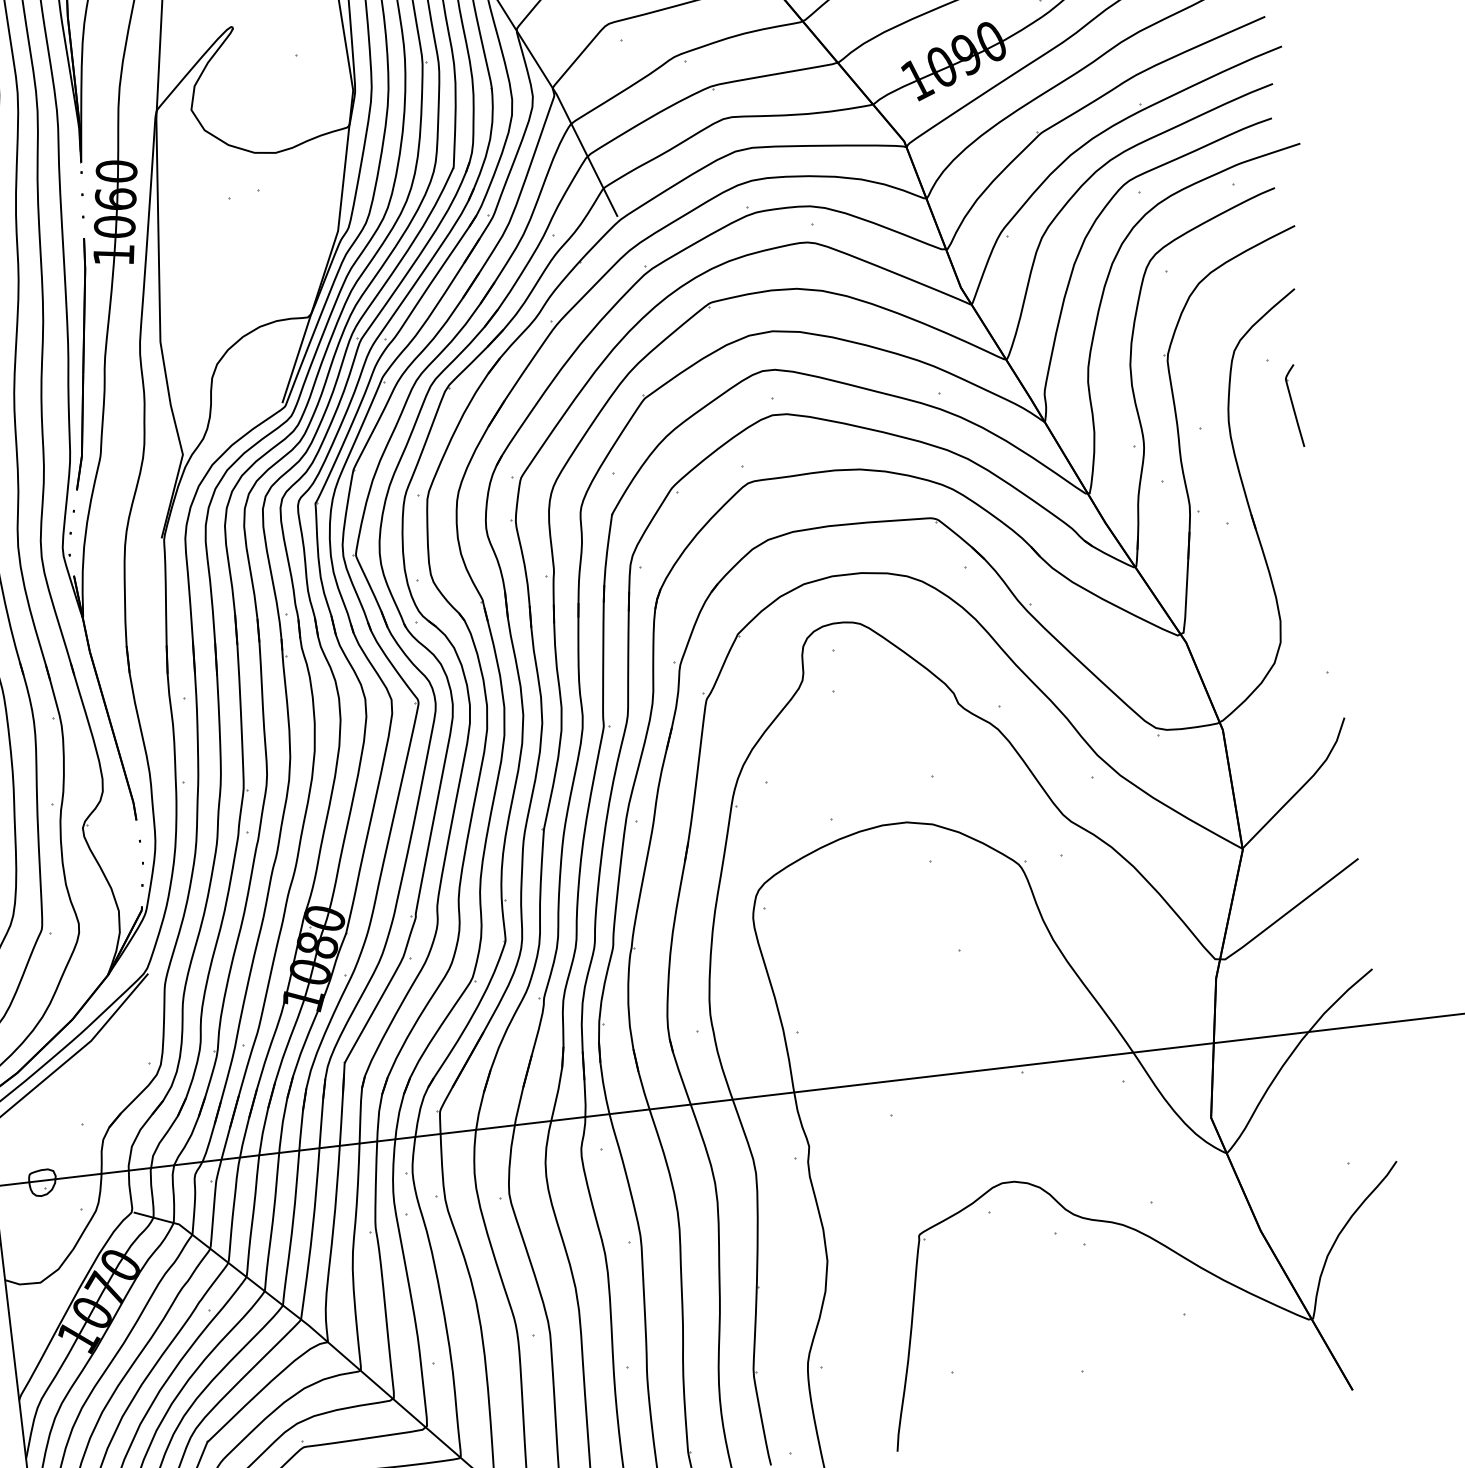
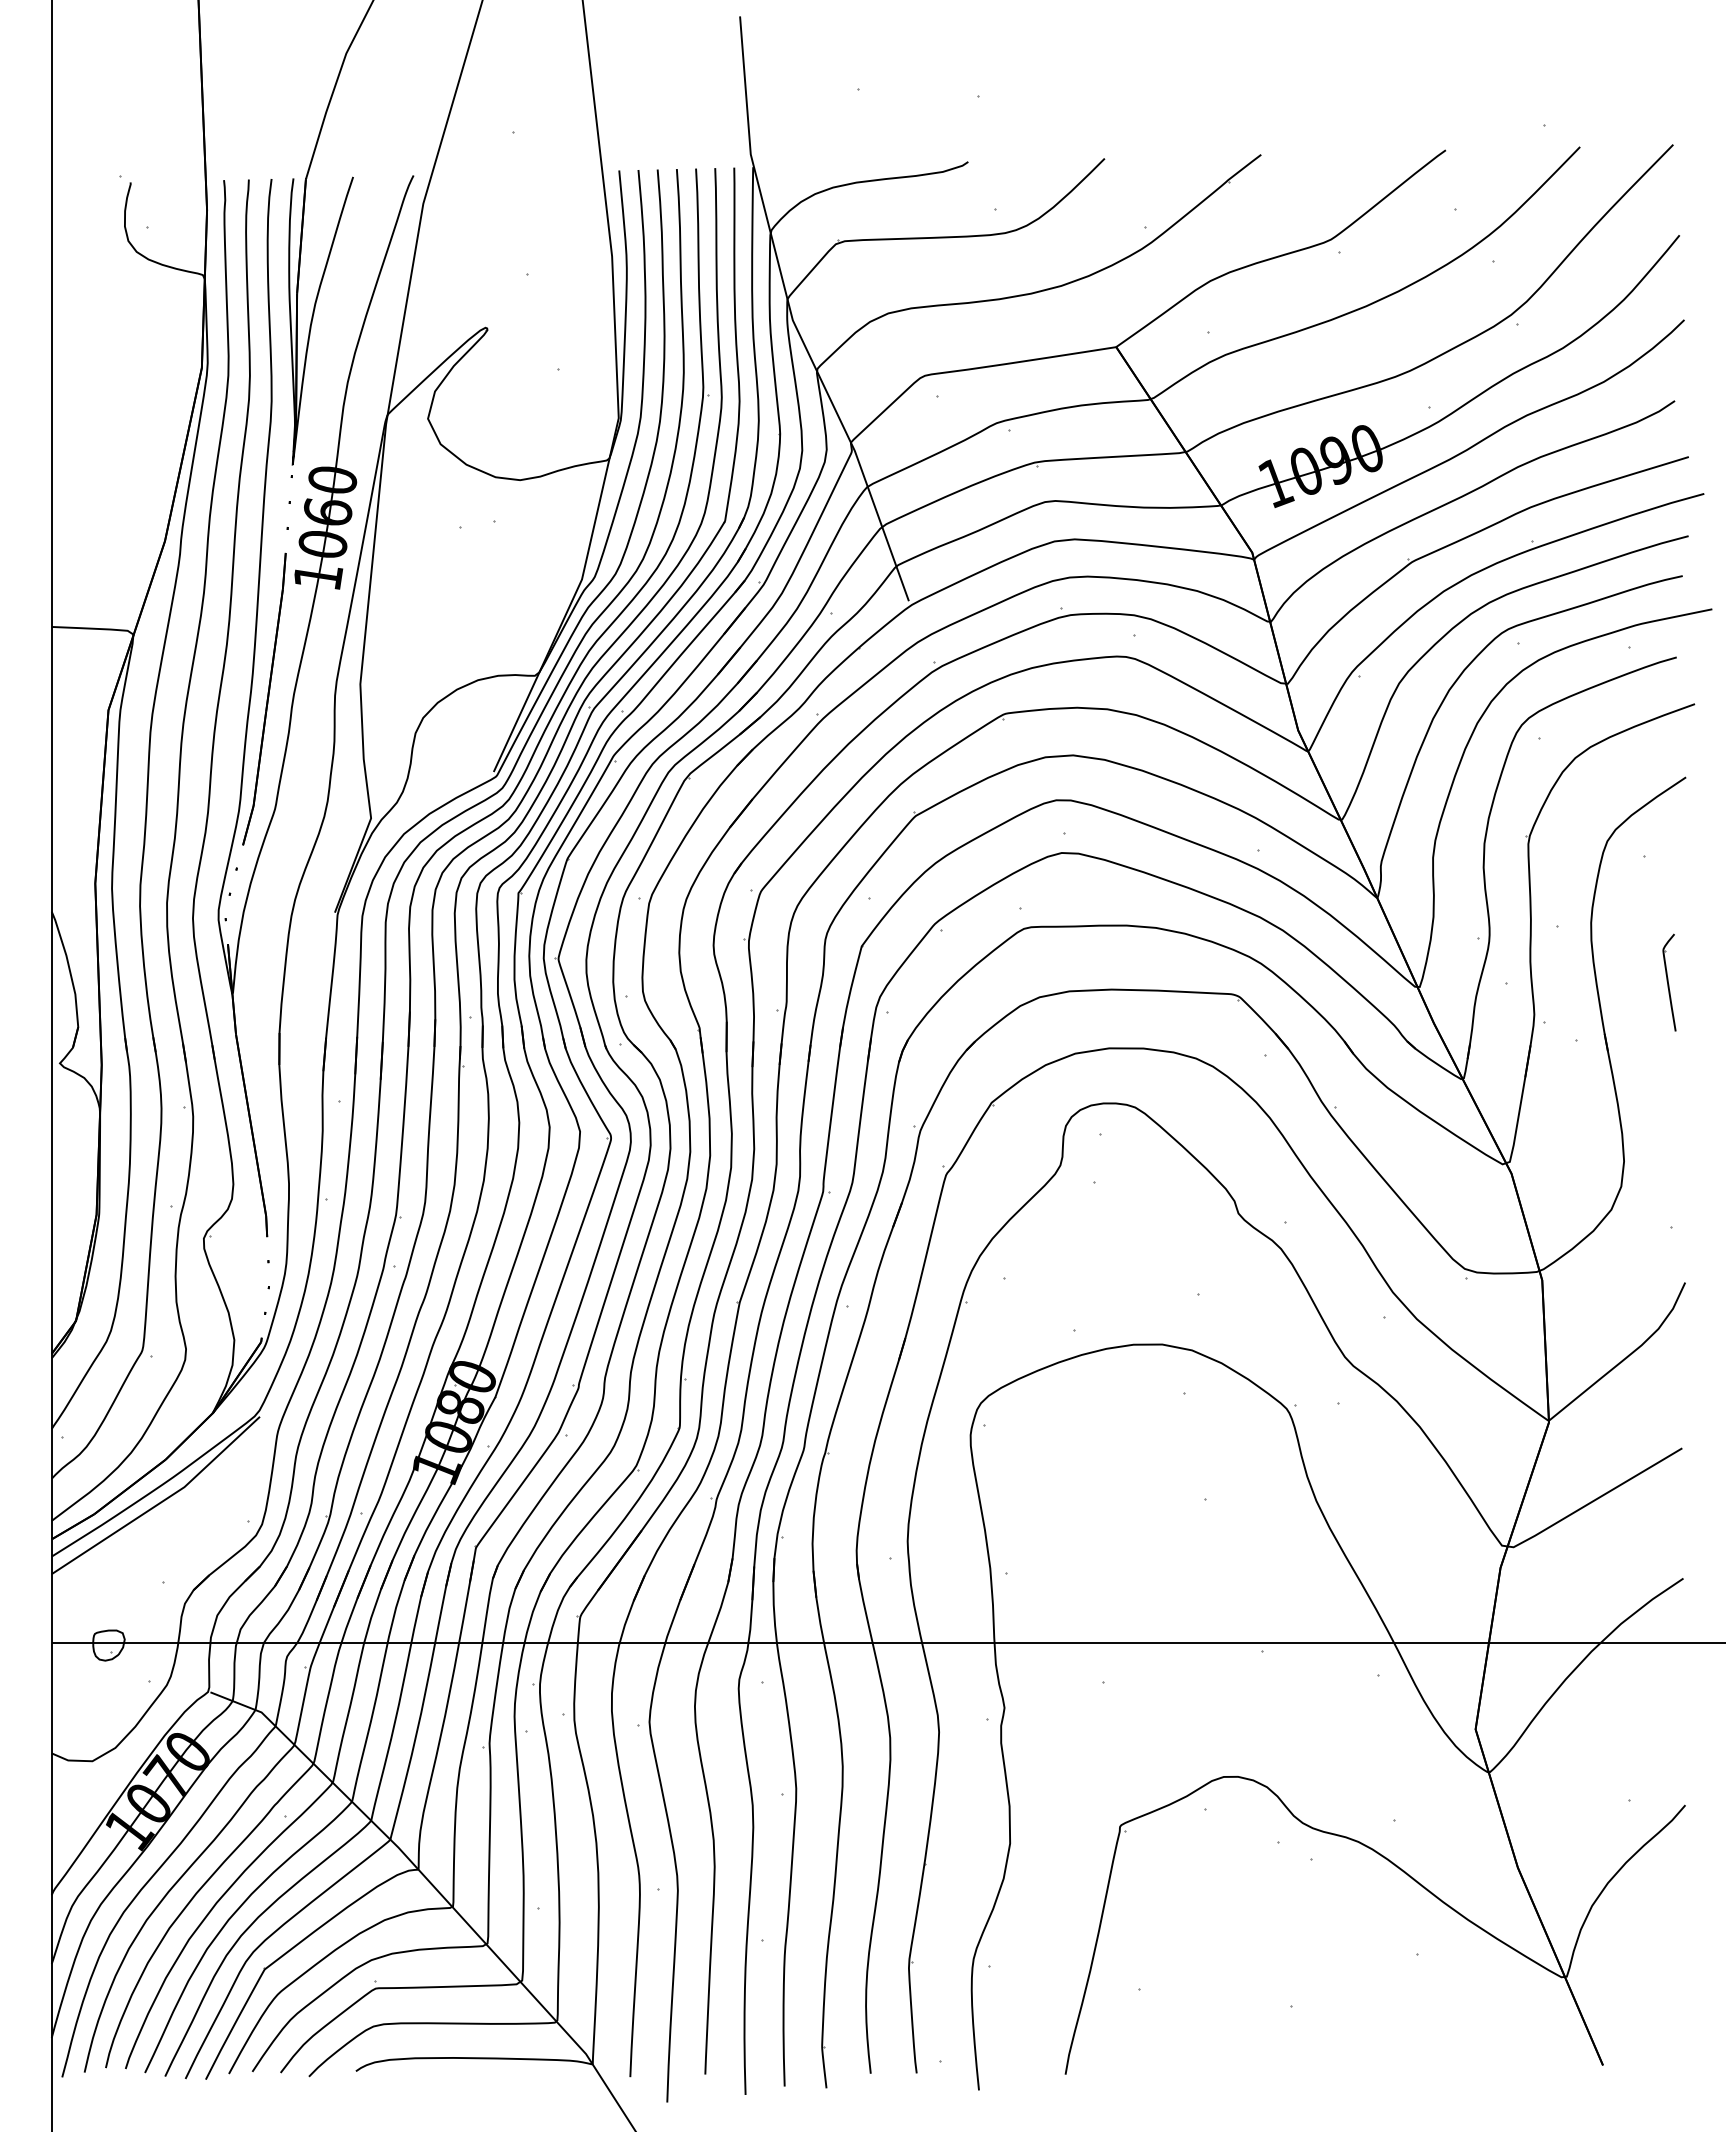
part: (1294, 406) -> (1669, 982), moved

